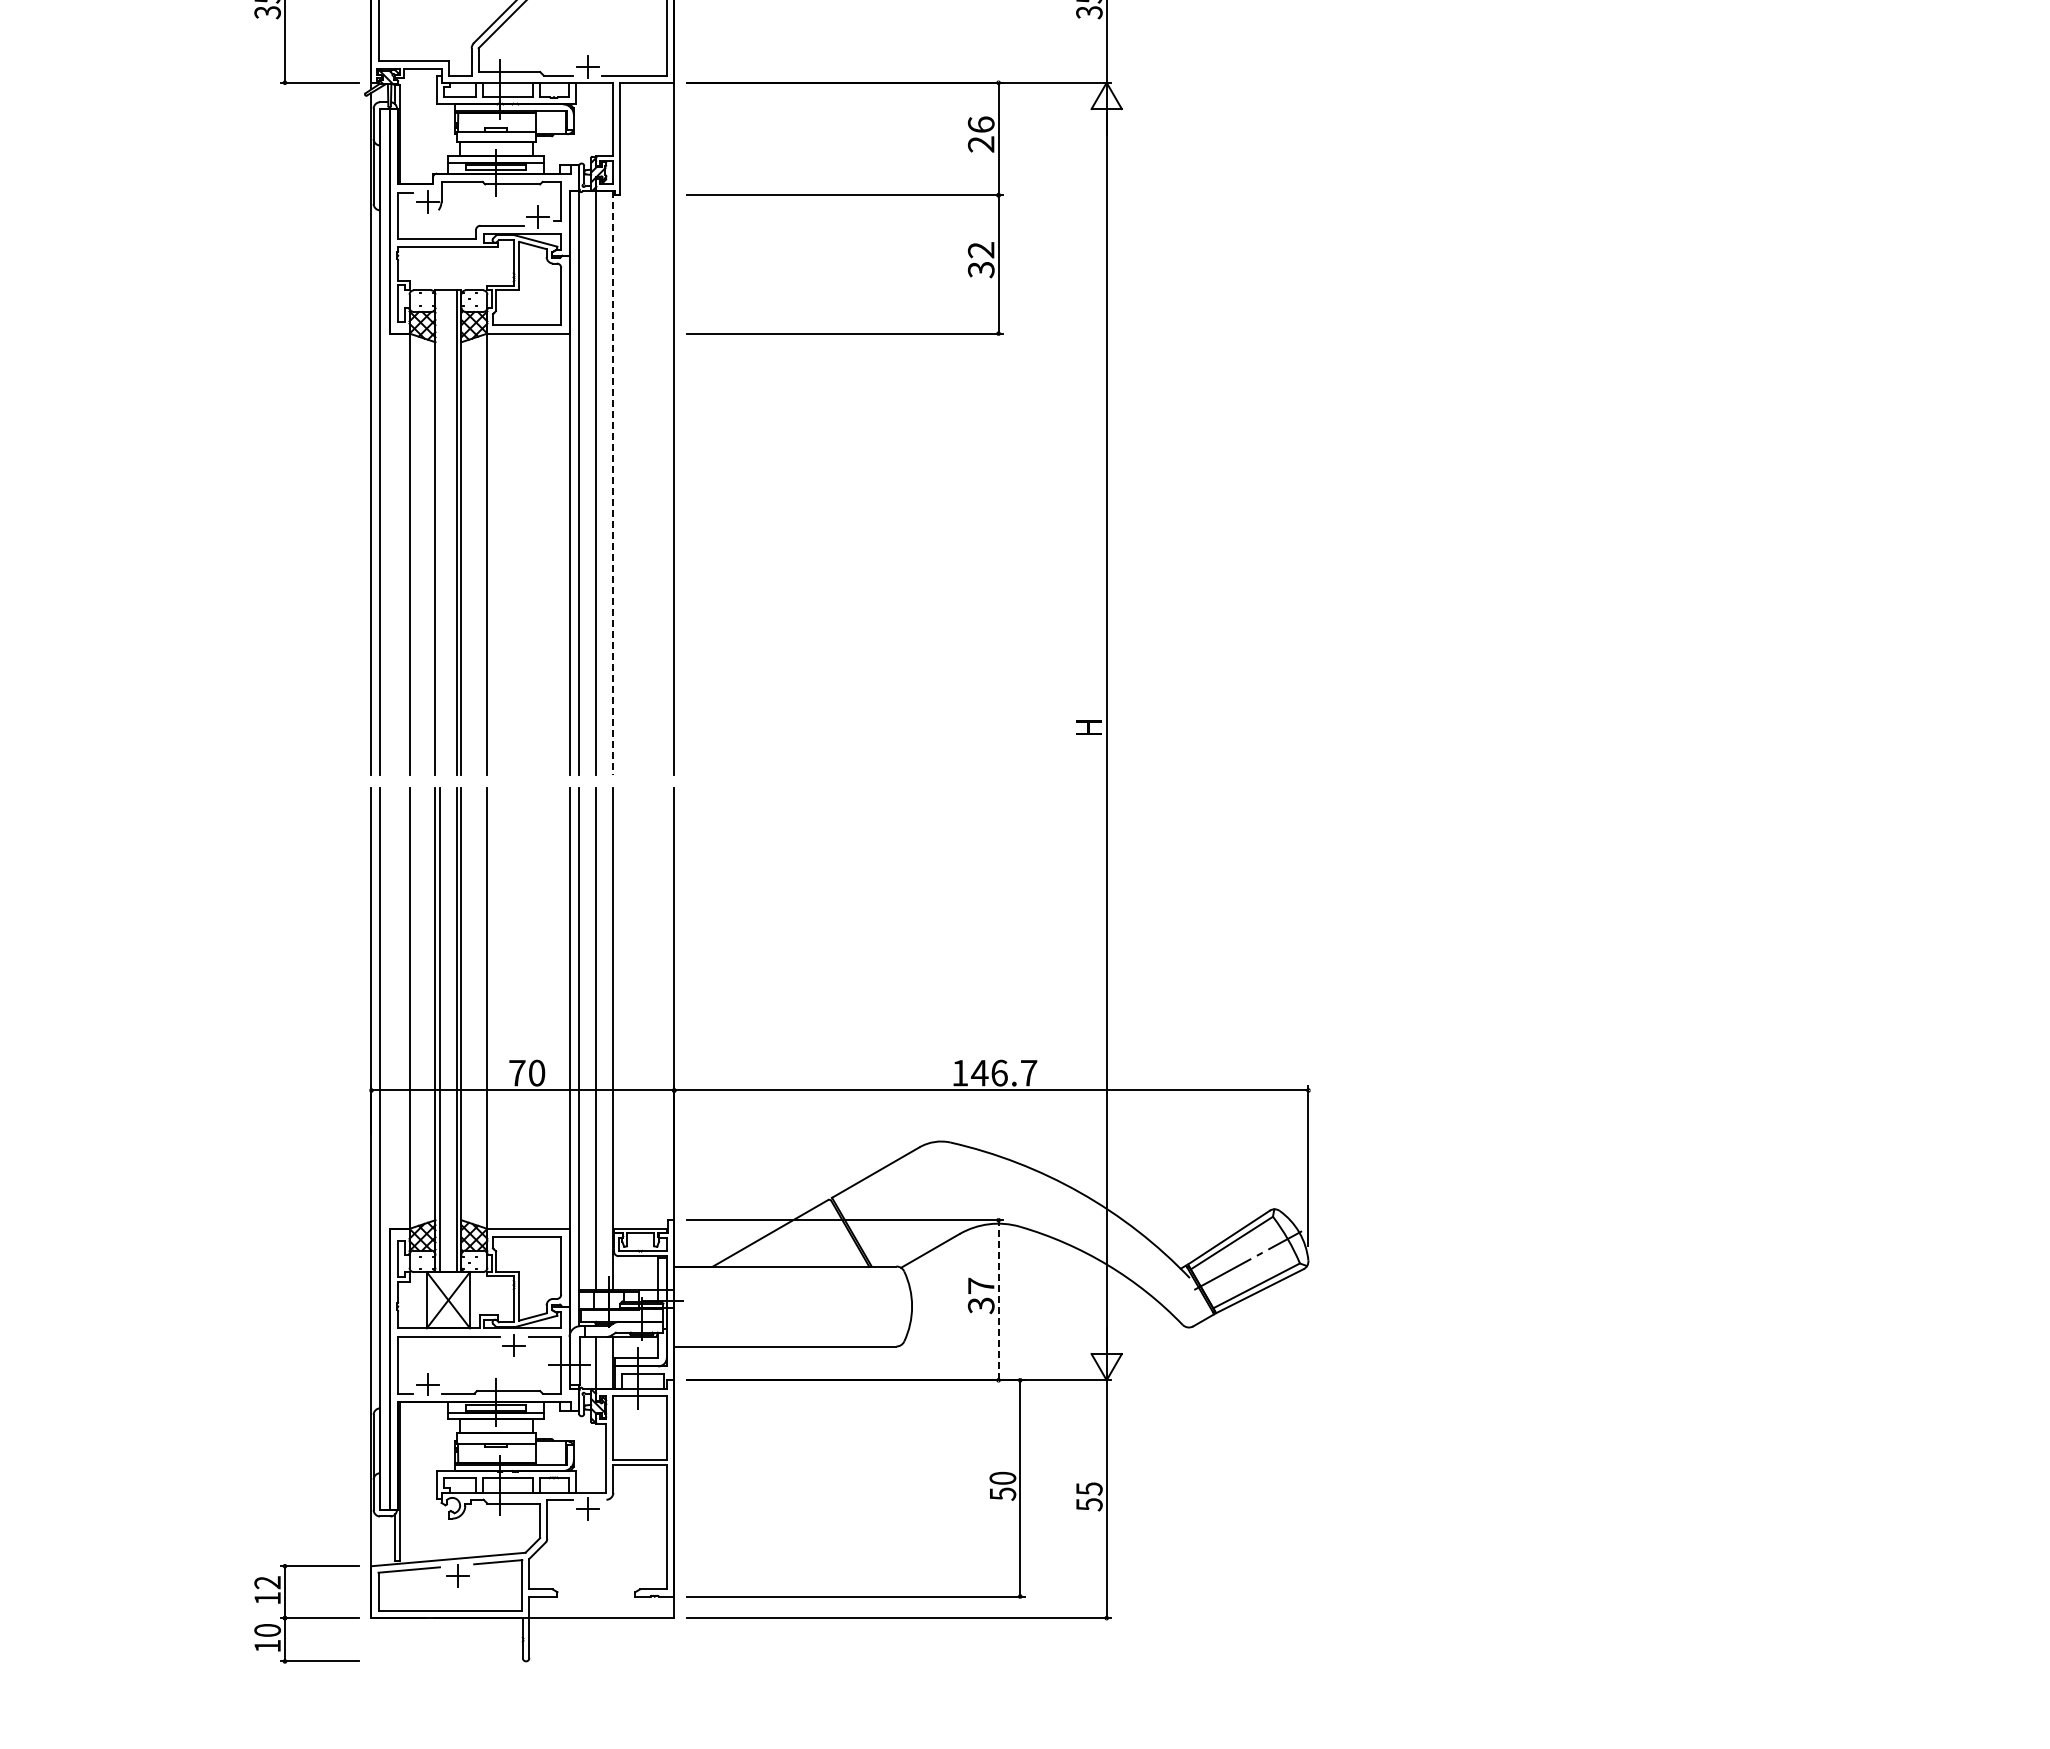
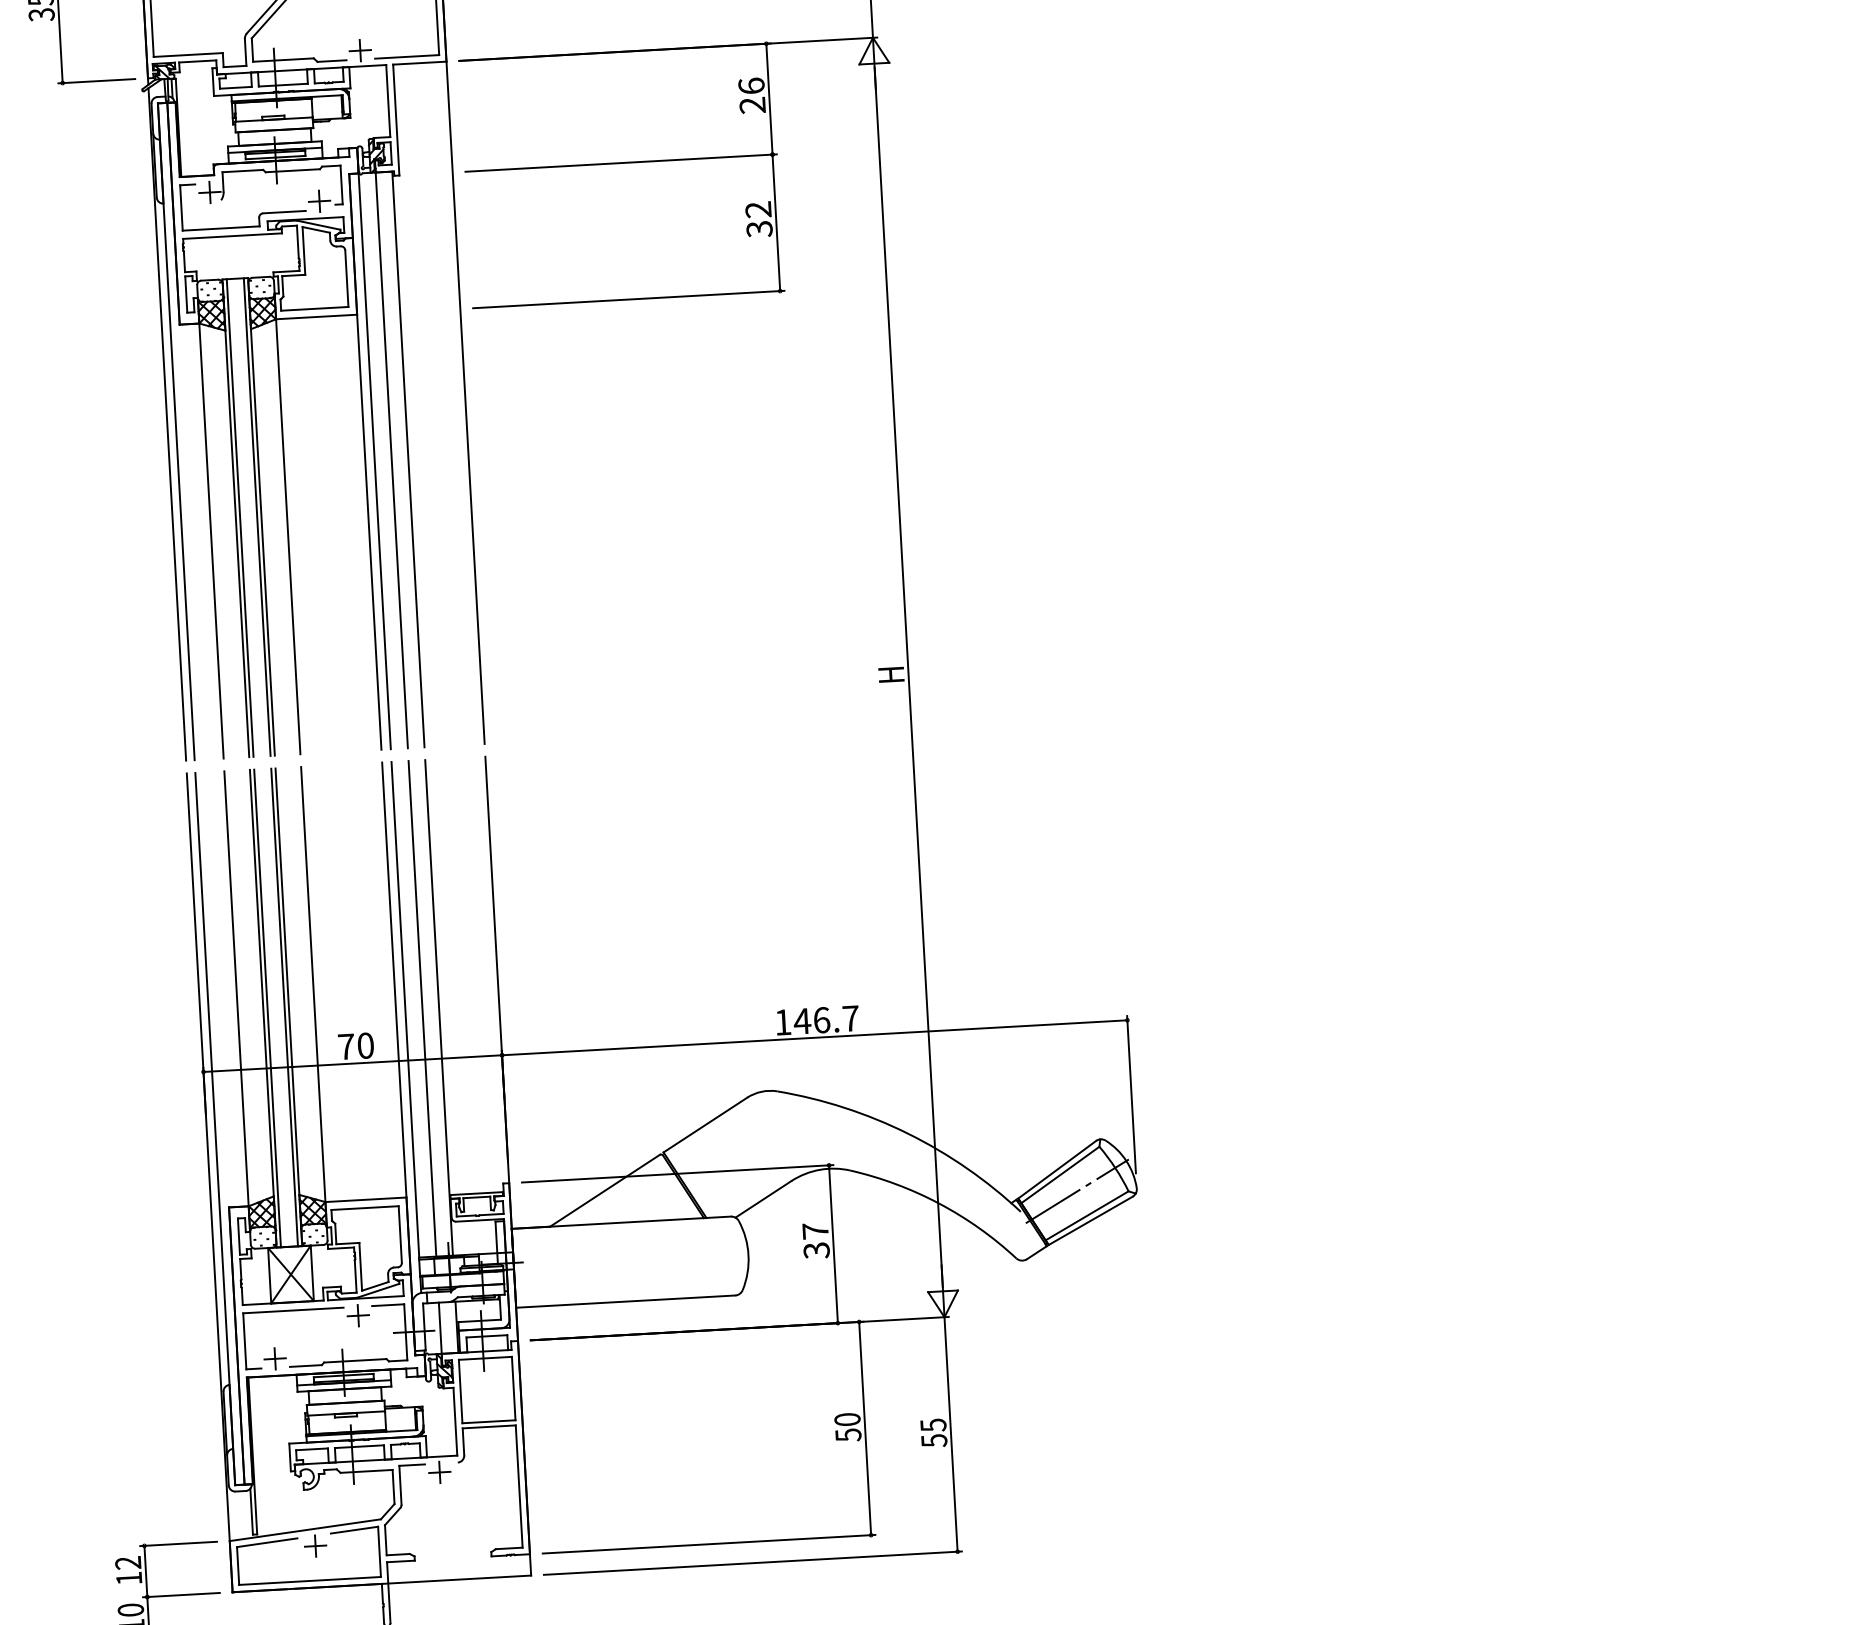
line: (613, 482) -> (408, 459), dashed -> solid
line: (439, 532) -> (239, 518), added
line: (998, 1299) -> (833, 1243), dashed -> solid

